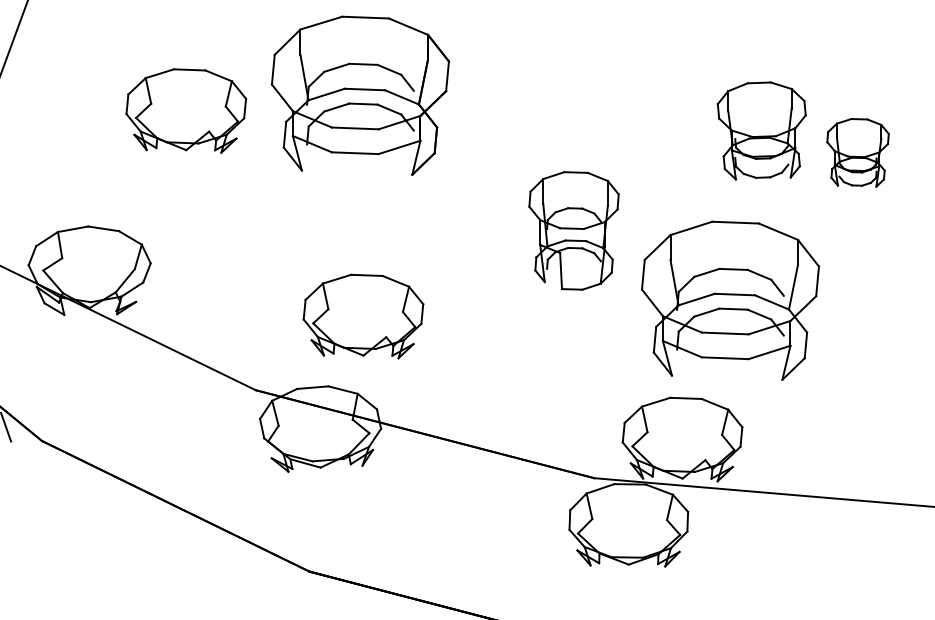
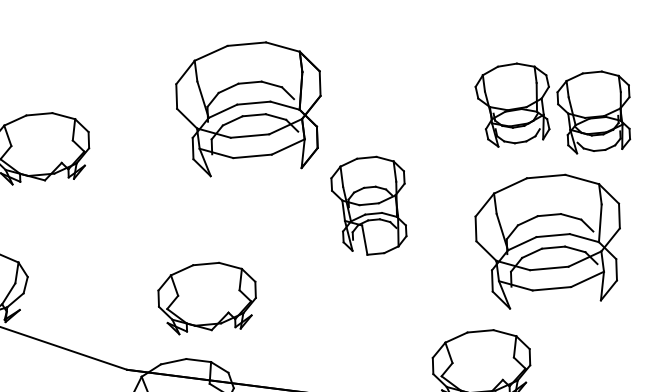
part: (360, 95) -> (250, 108), moved
part: (857, 152) -> (595, 111), size x1.43
part: (729, 300) -> (549, 241), moved

